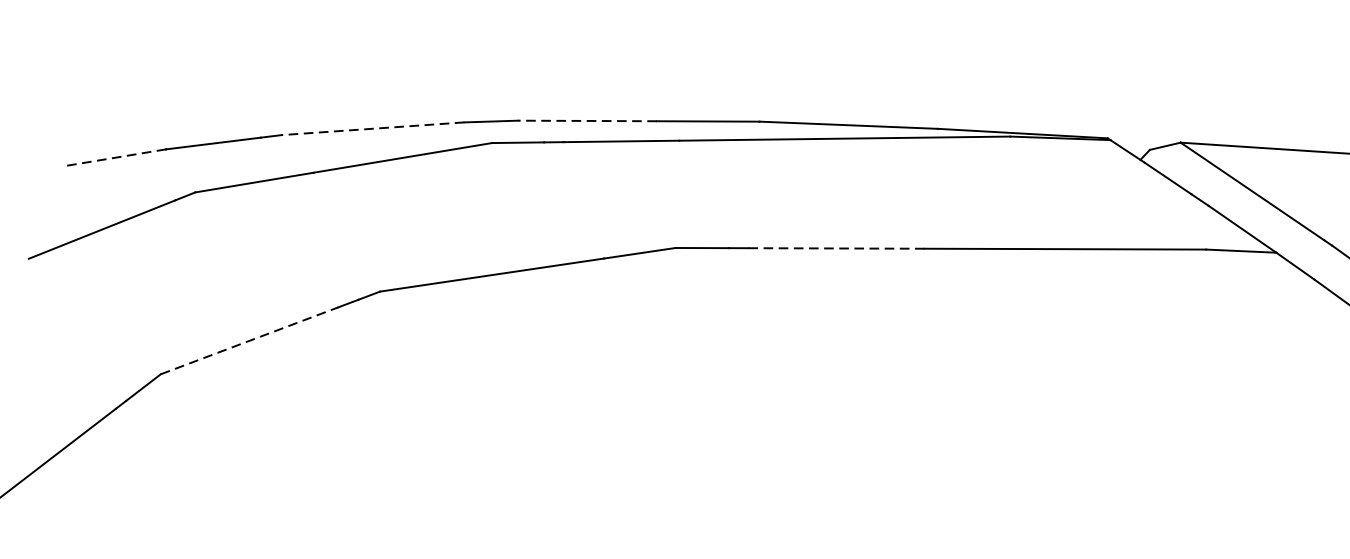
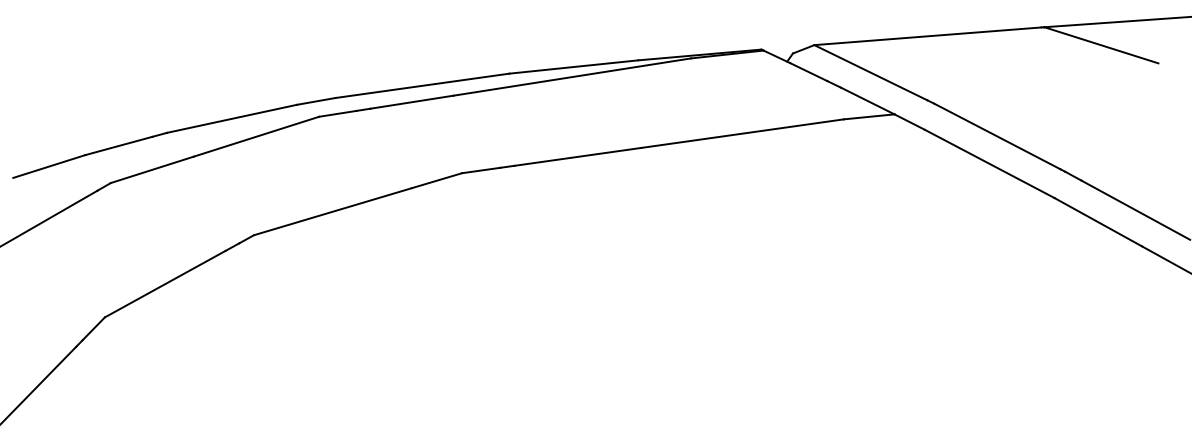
line: (587, 121) -> (385, 91), dashed -> solid
line: (373, 128) -> (232, 118), dashed -> solid
line: (114, 157) -> (49, 166), dashed -> solid
line: (836, 247) -> (577, 156), dashed -> solid
line: (249, 341) -> (165, 284), dashed -> solid

